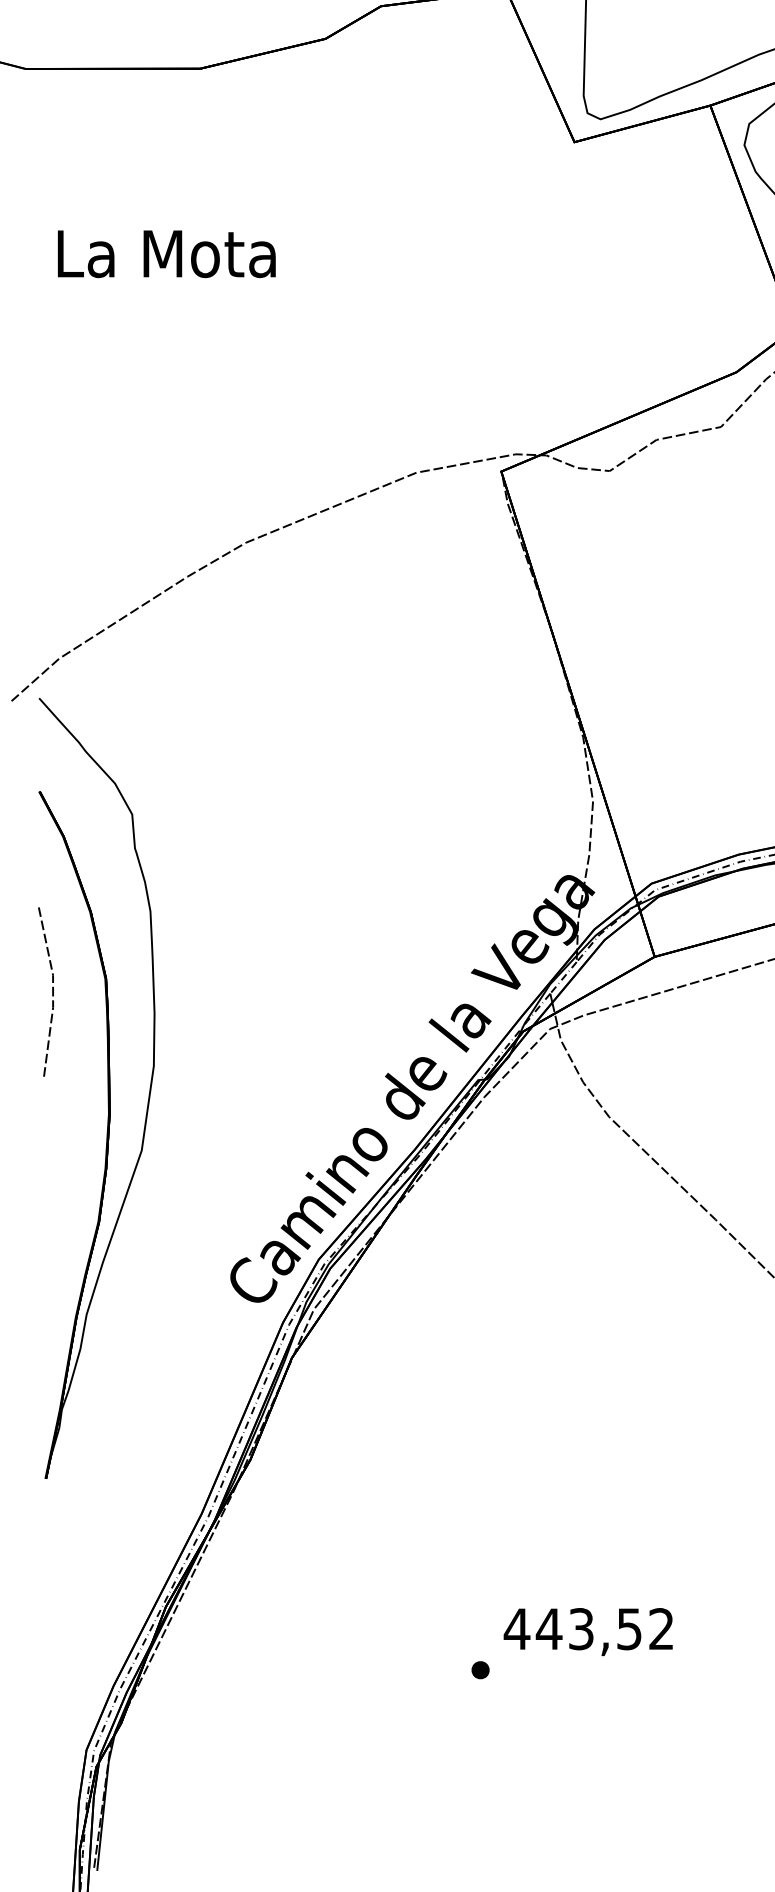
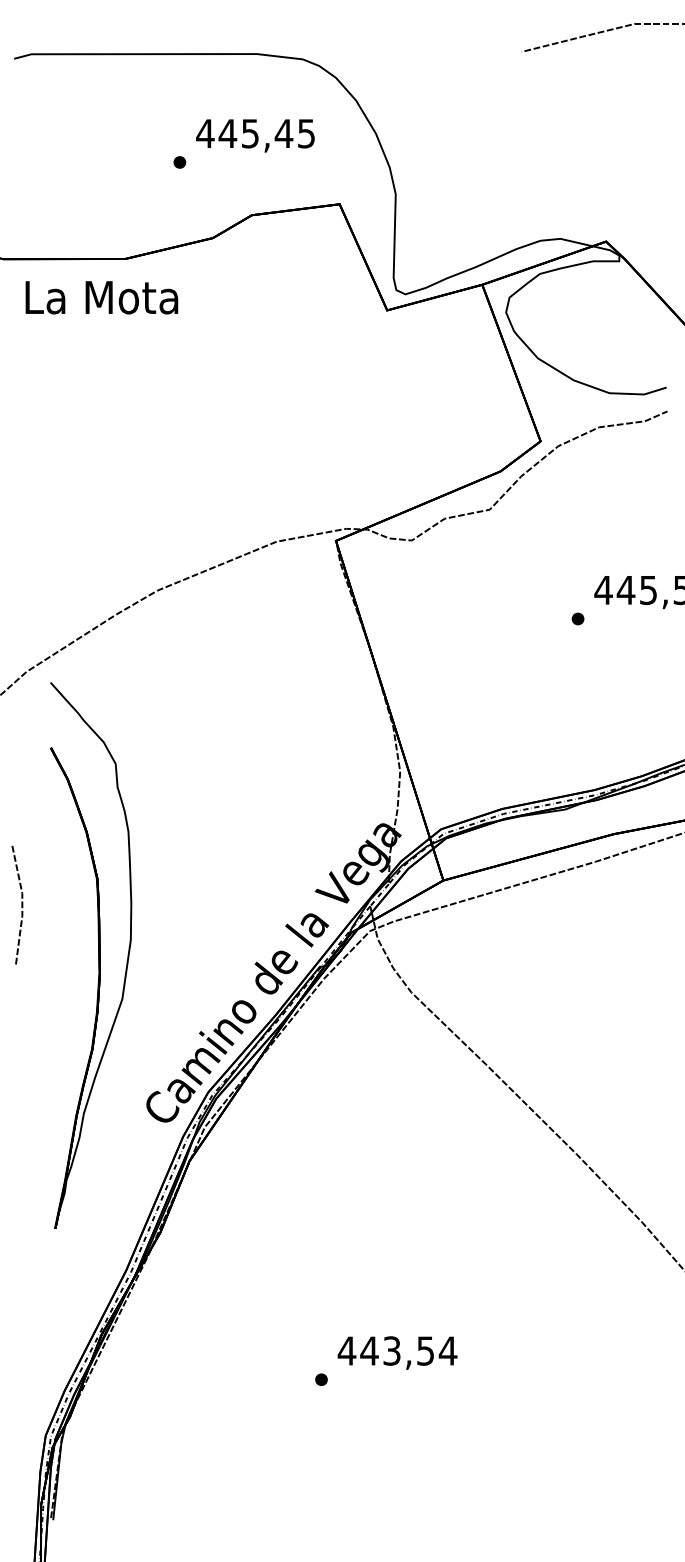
text: (166, 253) -> (101, 297), moved
part: (107, 1088) -> (98, 955), moved
text: (660, 1628) -> (447, 1350), 443,52 -> 443,54

